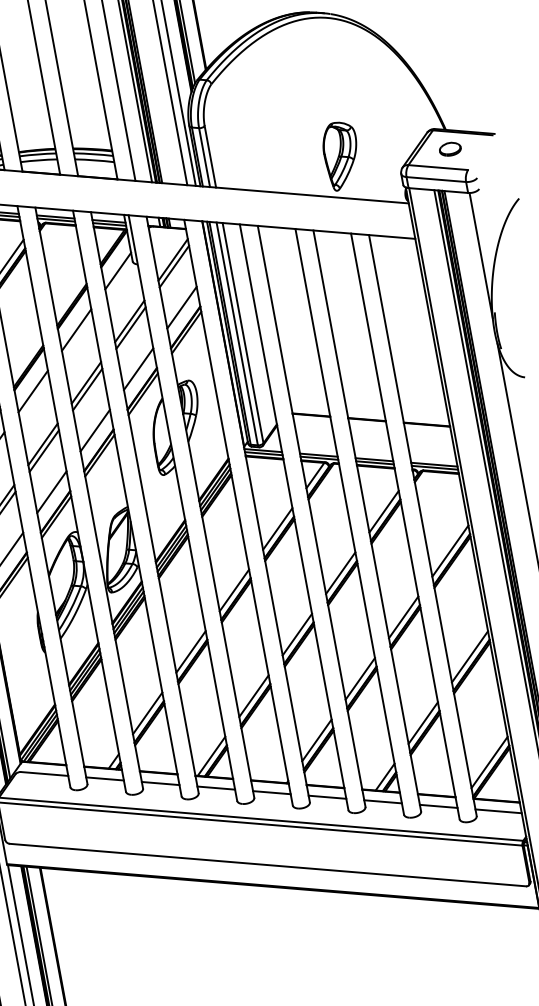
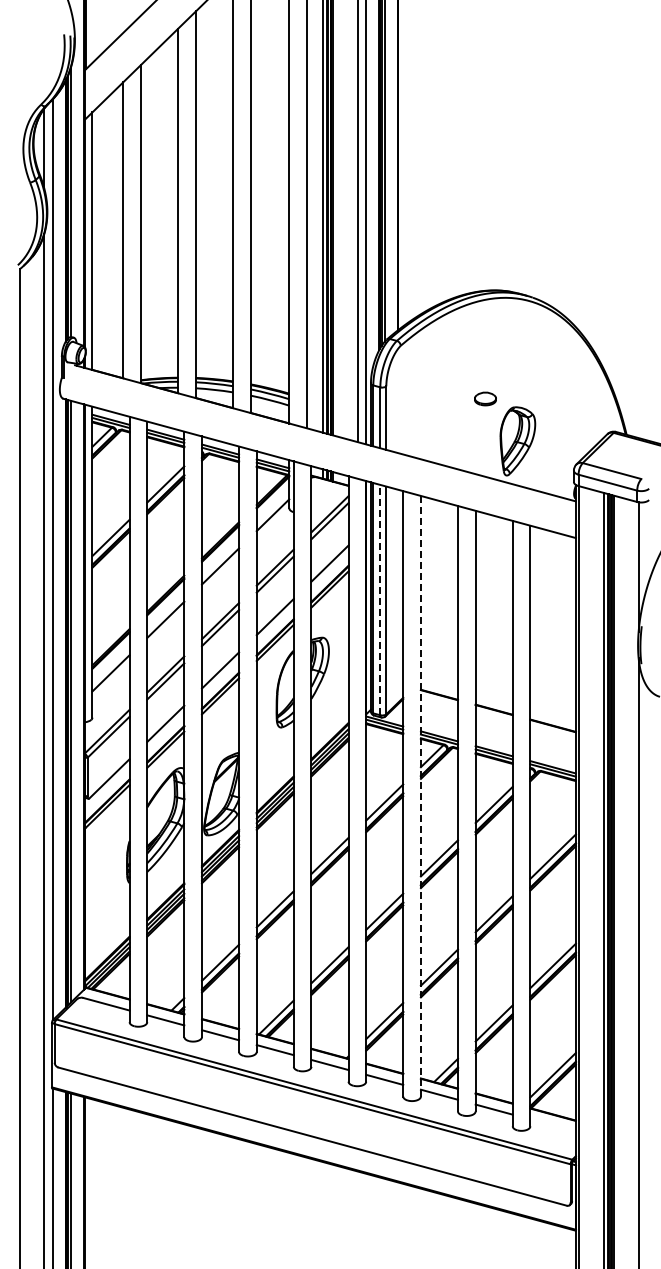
part: (450, 148) -> (485, 398), moved
line: (237, 333) -> (380, 599), solid -> dashed
line: (311, 515) -> (420, 795), solid -> dashed
line: (497, 811) -> (552, 1125), removed

